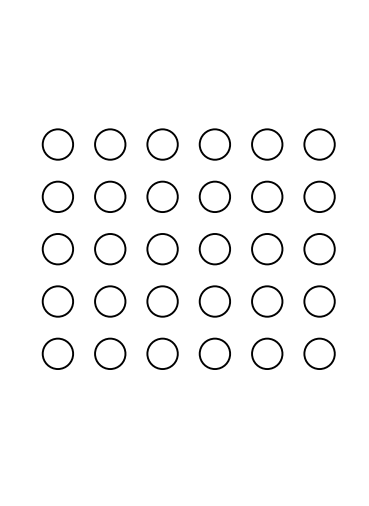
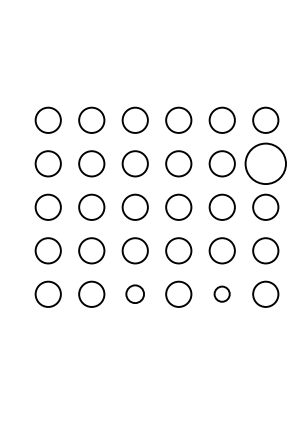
circle: (319, 196) -> (265, 163), size x1.6
circle: (161, 352) -> (134, 293), size x0.7
circle: (266, 352) -> (221, 293), size x0.6

